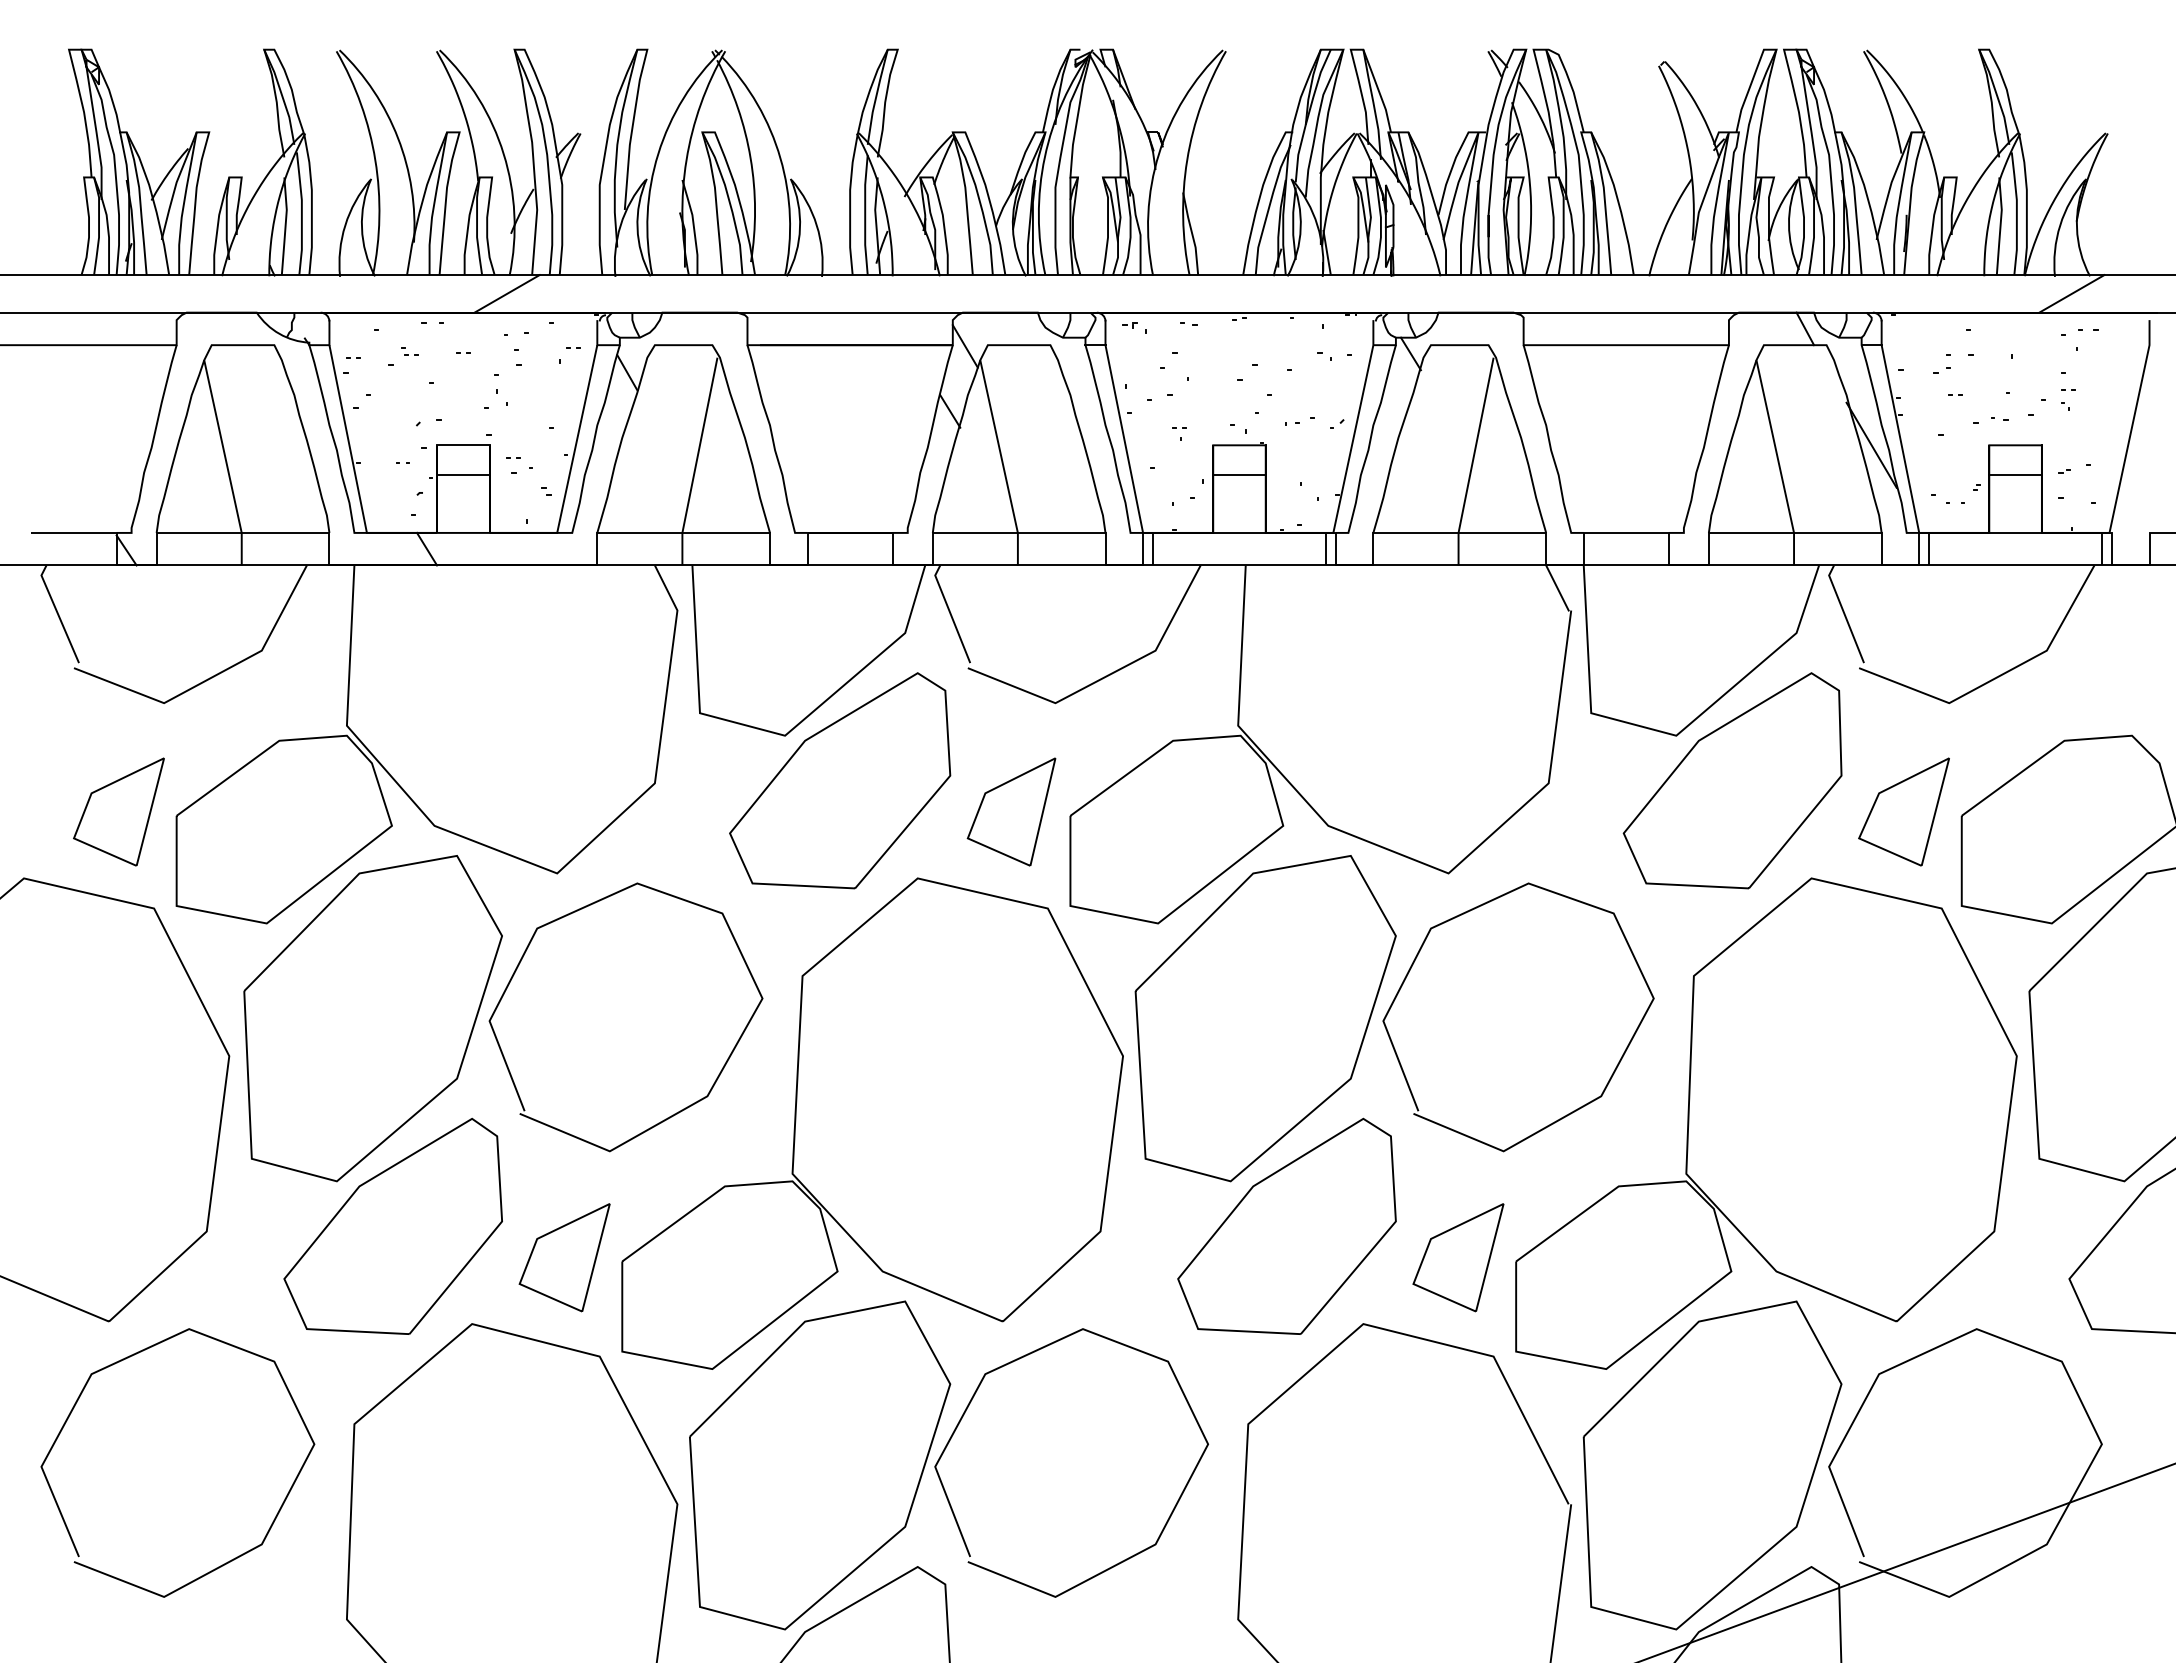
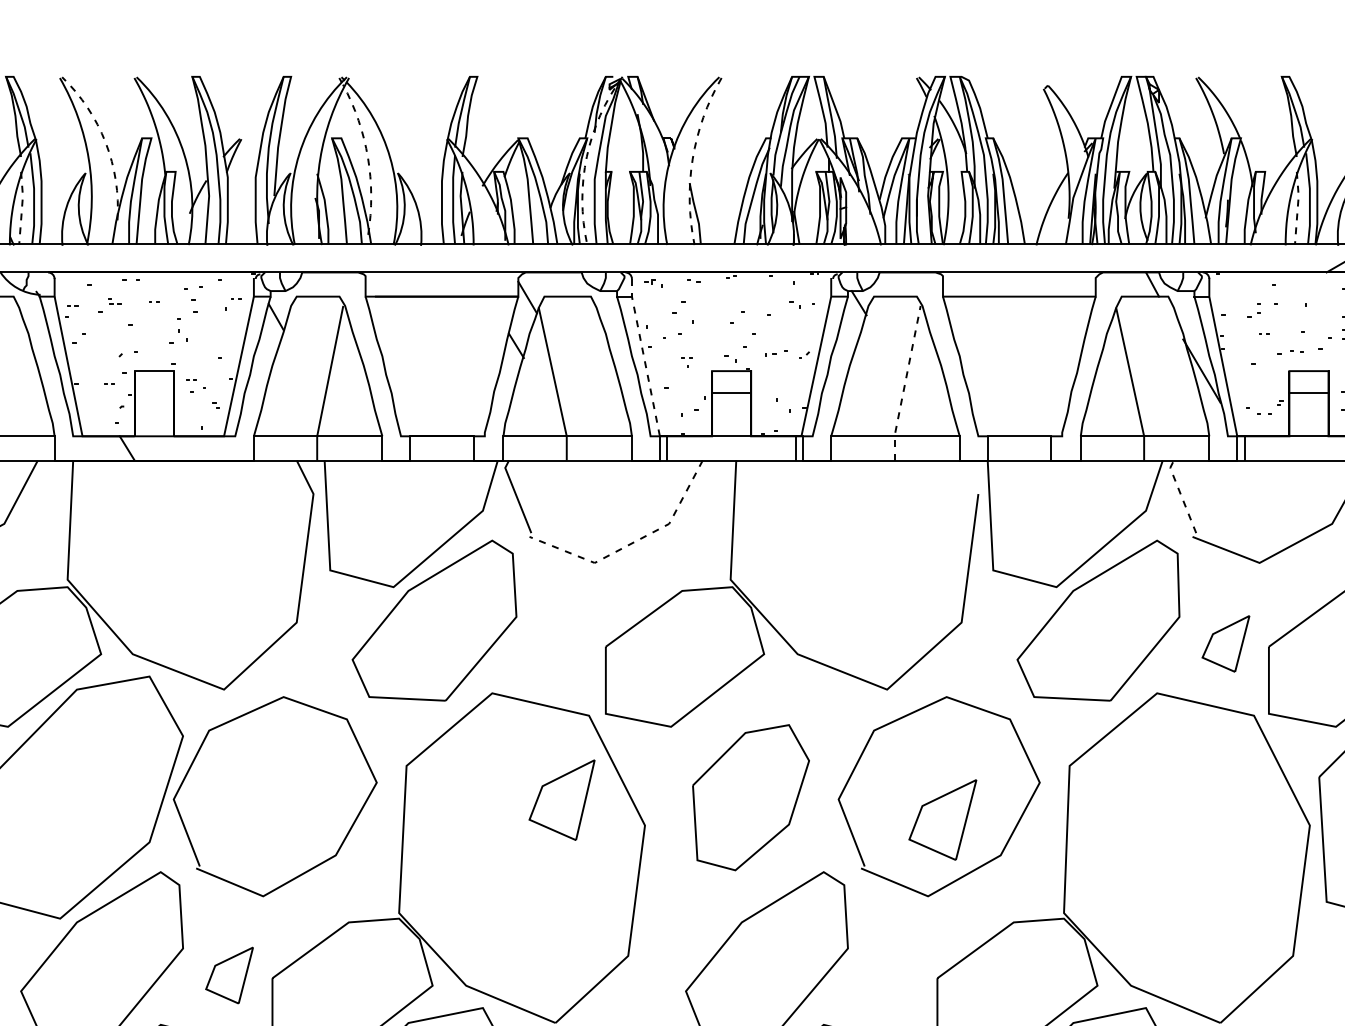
arc: (398, 138) -> (106, 142), solid -> dashed
arc: (1044, 157) -> (586, 157), solid -> dashed
arc: (750, 158) -> (367, 157), solid -> dashed
arc: (1187, 160) -> (692, 159), solid -> dashed
line: (285, 226) -> (21, 208), solid -> dashed
line: (2000, 226) -> (1297, 208), solid -> dashed
line: (506, 293) -> (186, 258), removed
line: (1121, 425) -> (643, 356), solid -> dashed
line: (1472, 461) -> (904, 383), solid -> dashed
line: (463, 475) -> (154, 393), removed
line: (1557, 587) -> (968, 476), removed
line: (1844, 613) -> (1181, 496), solid -> dashed
line: (1106, 676) -> (632, 543), solid -> dashed
part: (1011, 811) -> (562, 799), moved
part: (1903, 811) -> (1225, 643), size x0.7
part: (1265, 1018) -> (750, 797), size x0.6
part: (564, 1257) -> (229, 975), size x0.7
part: (1458, 1257) -> (942, 819), moved

